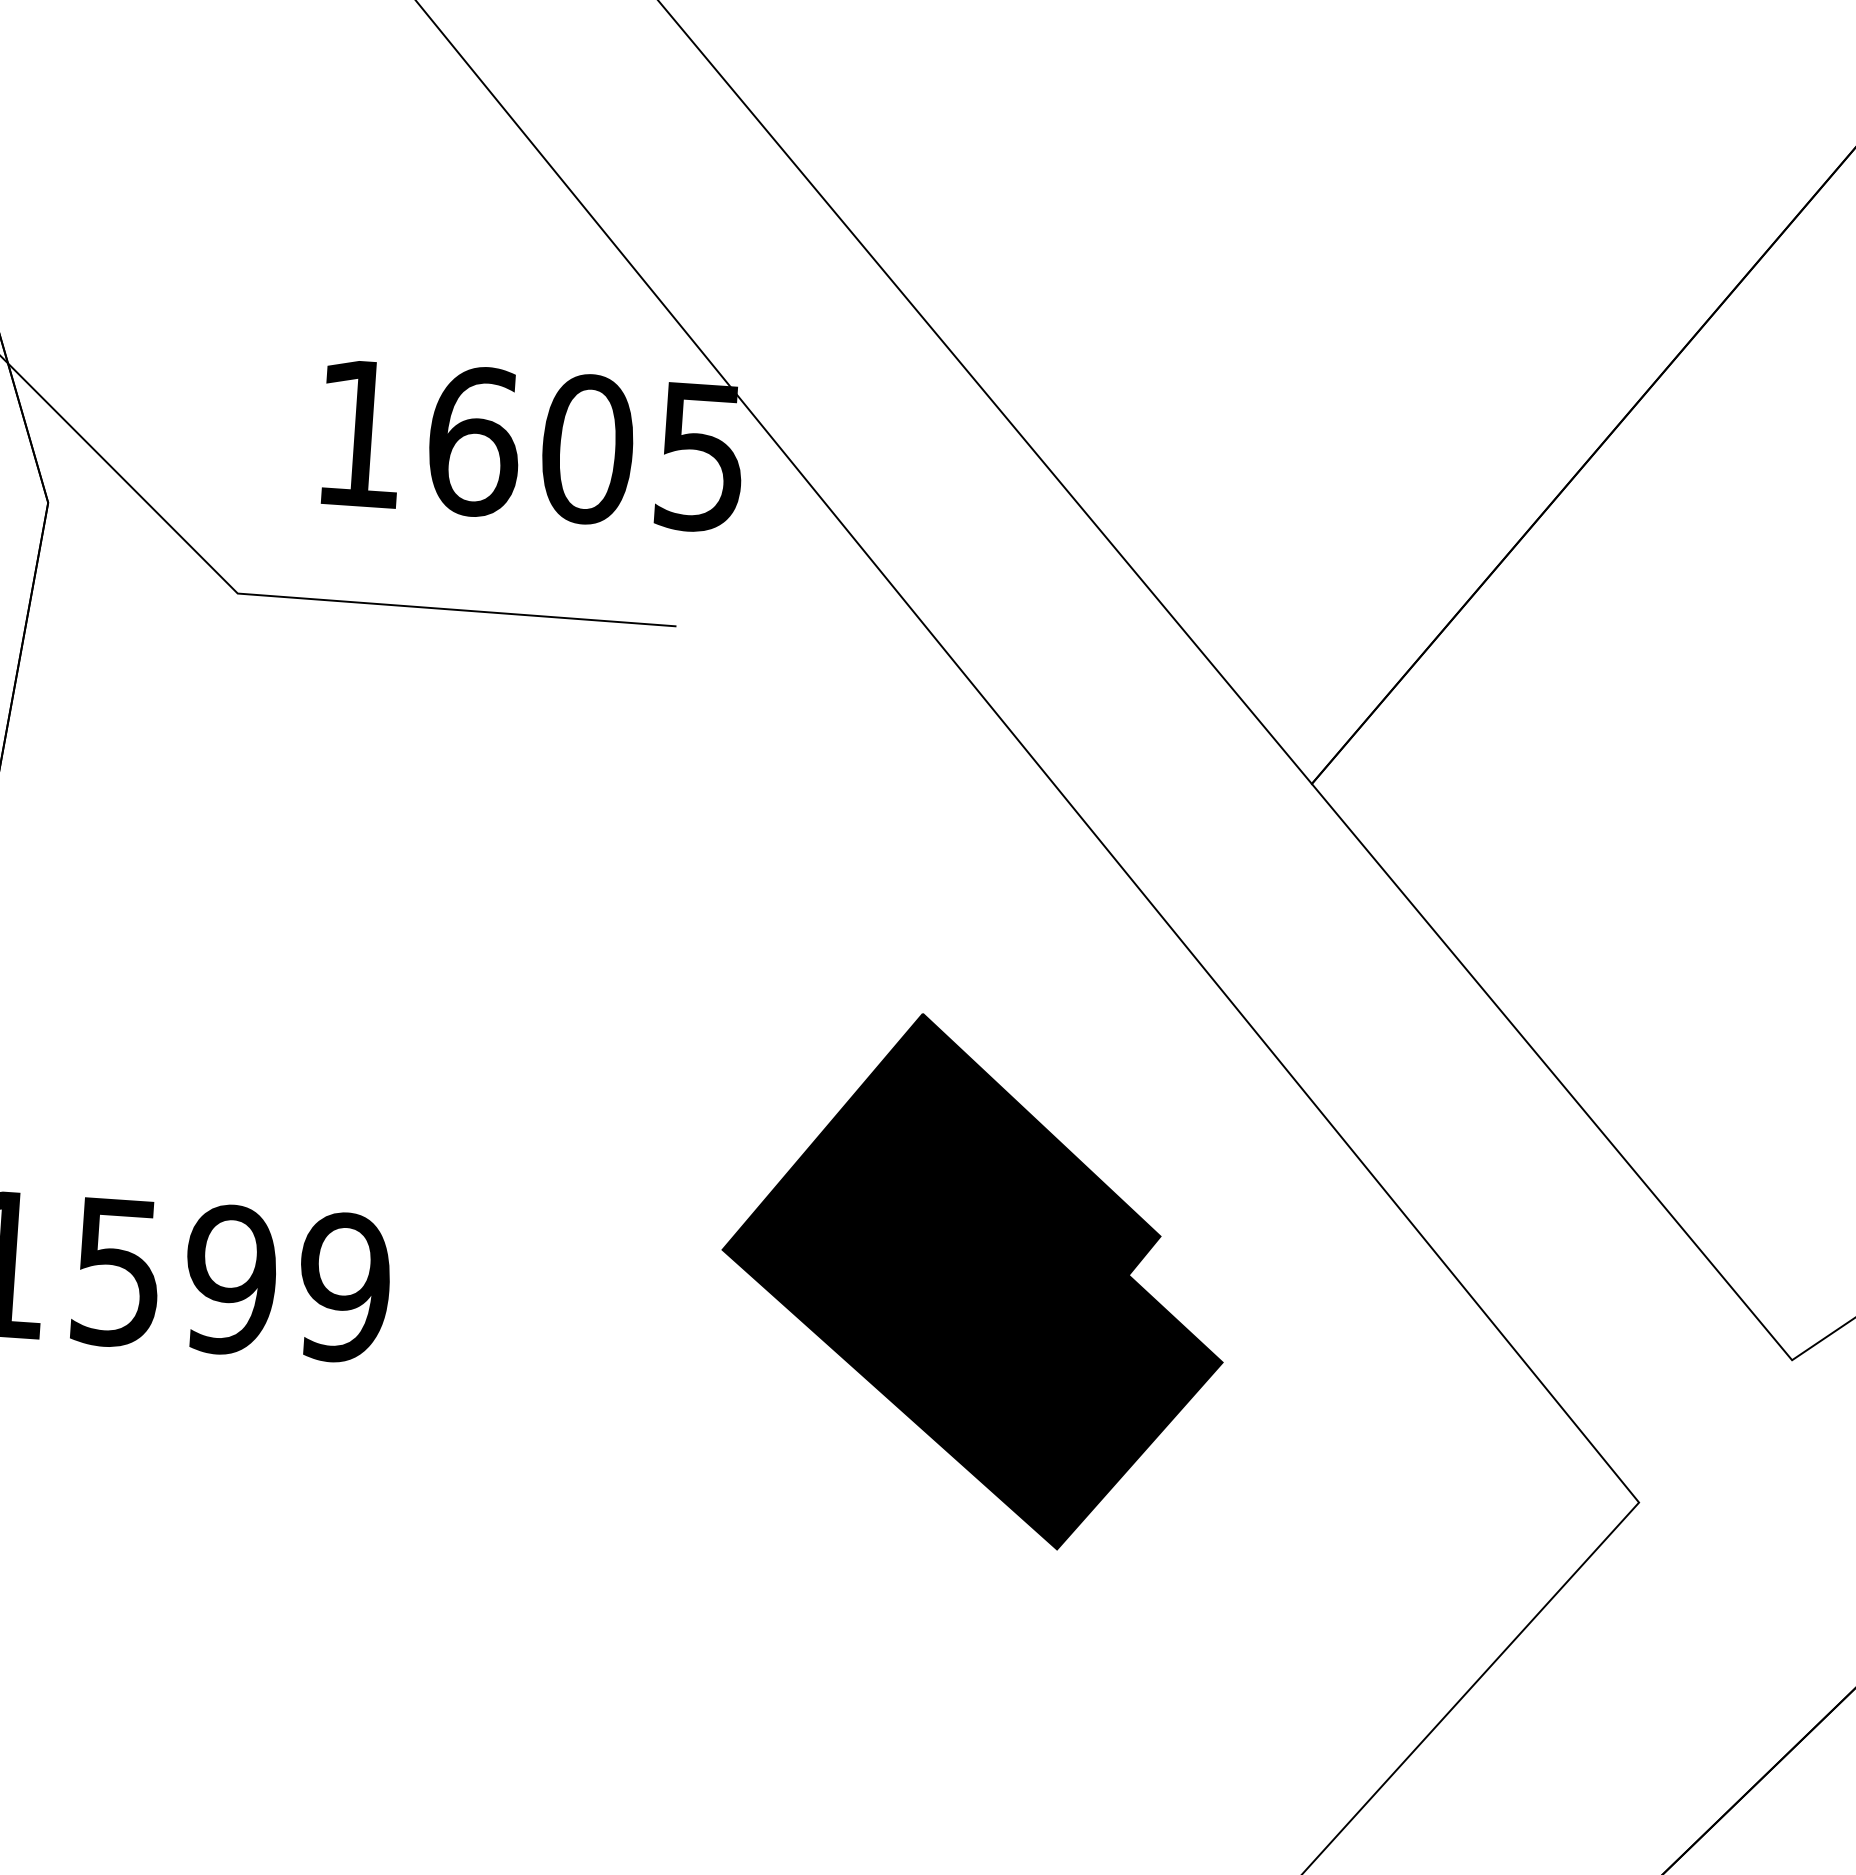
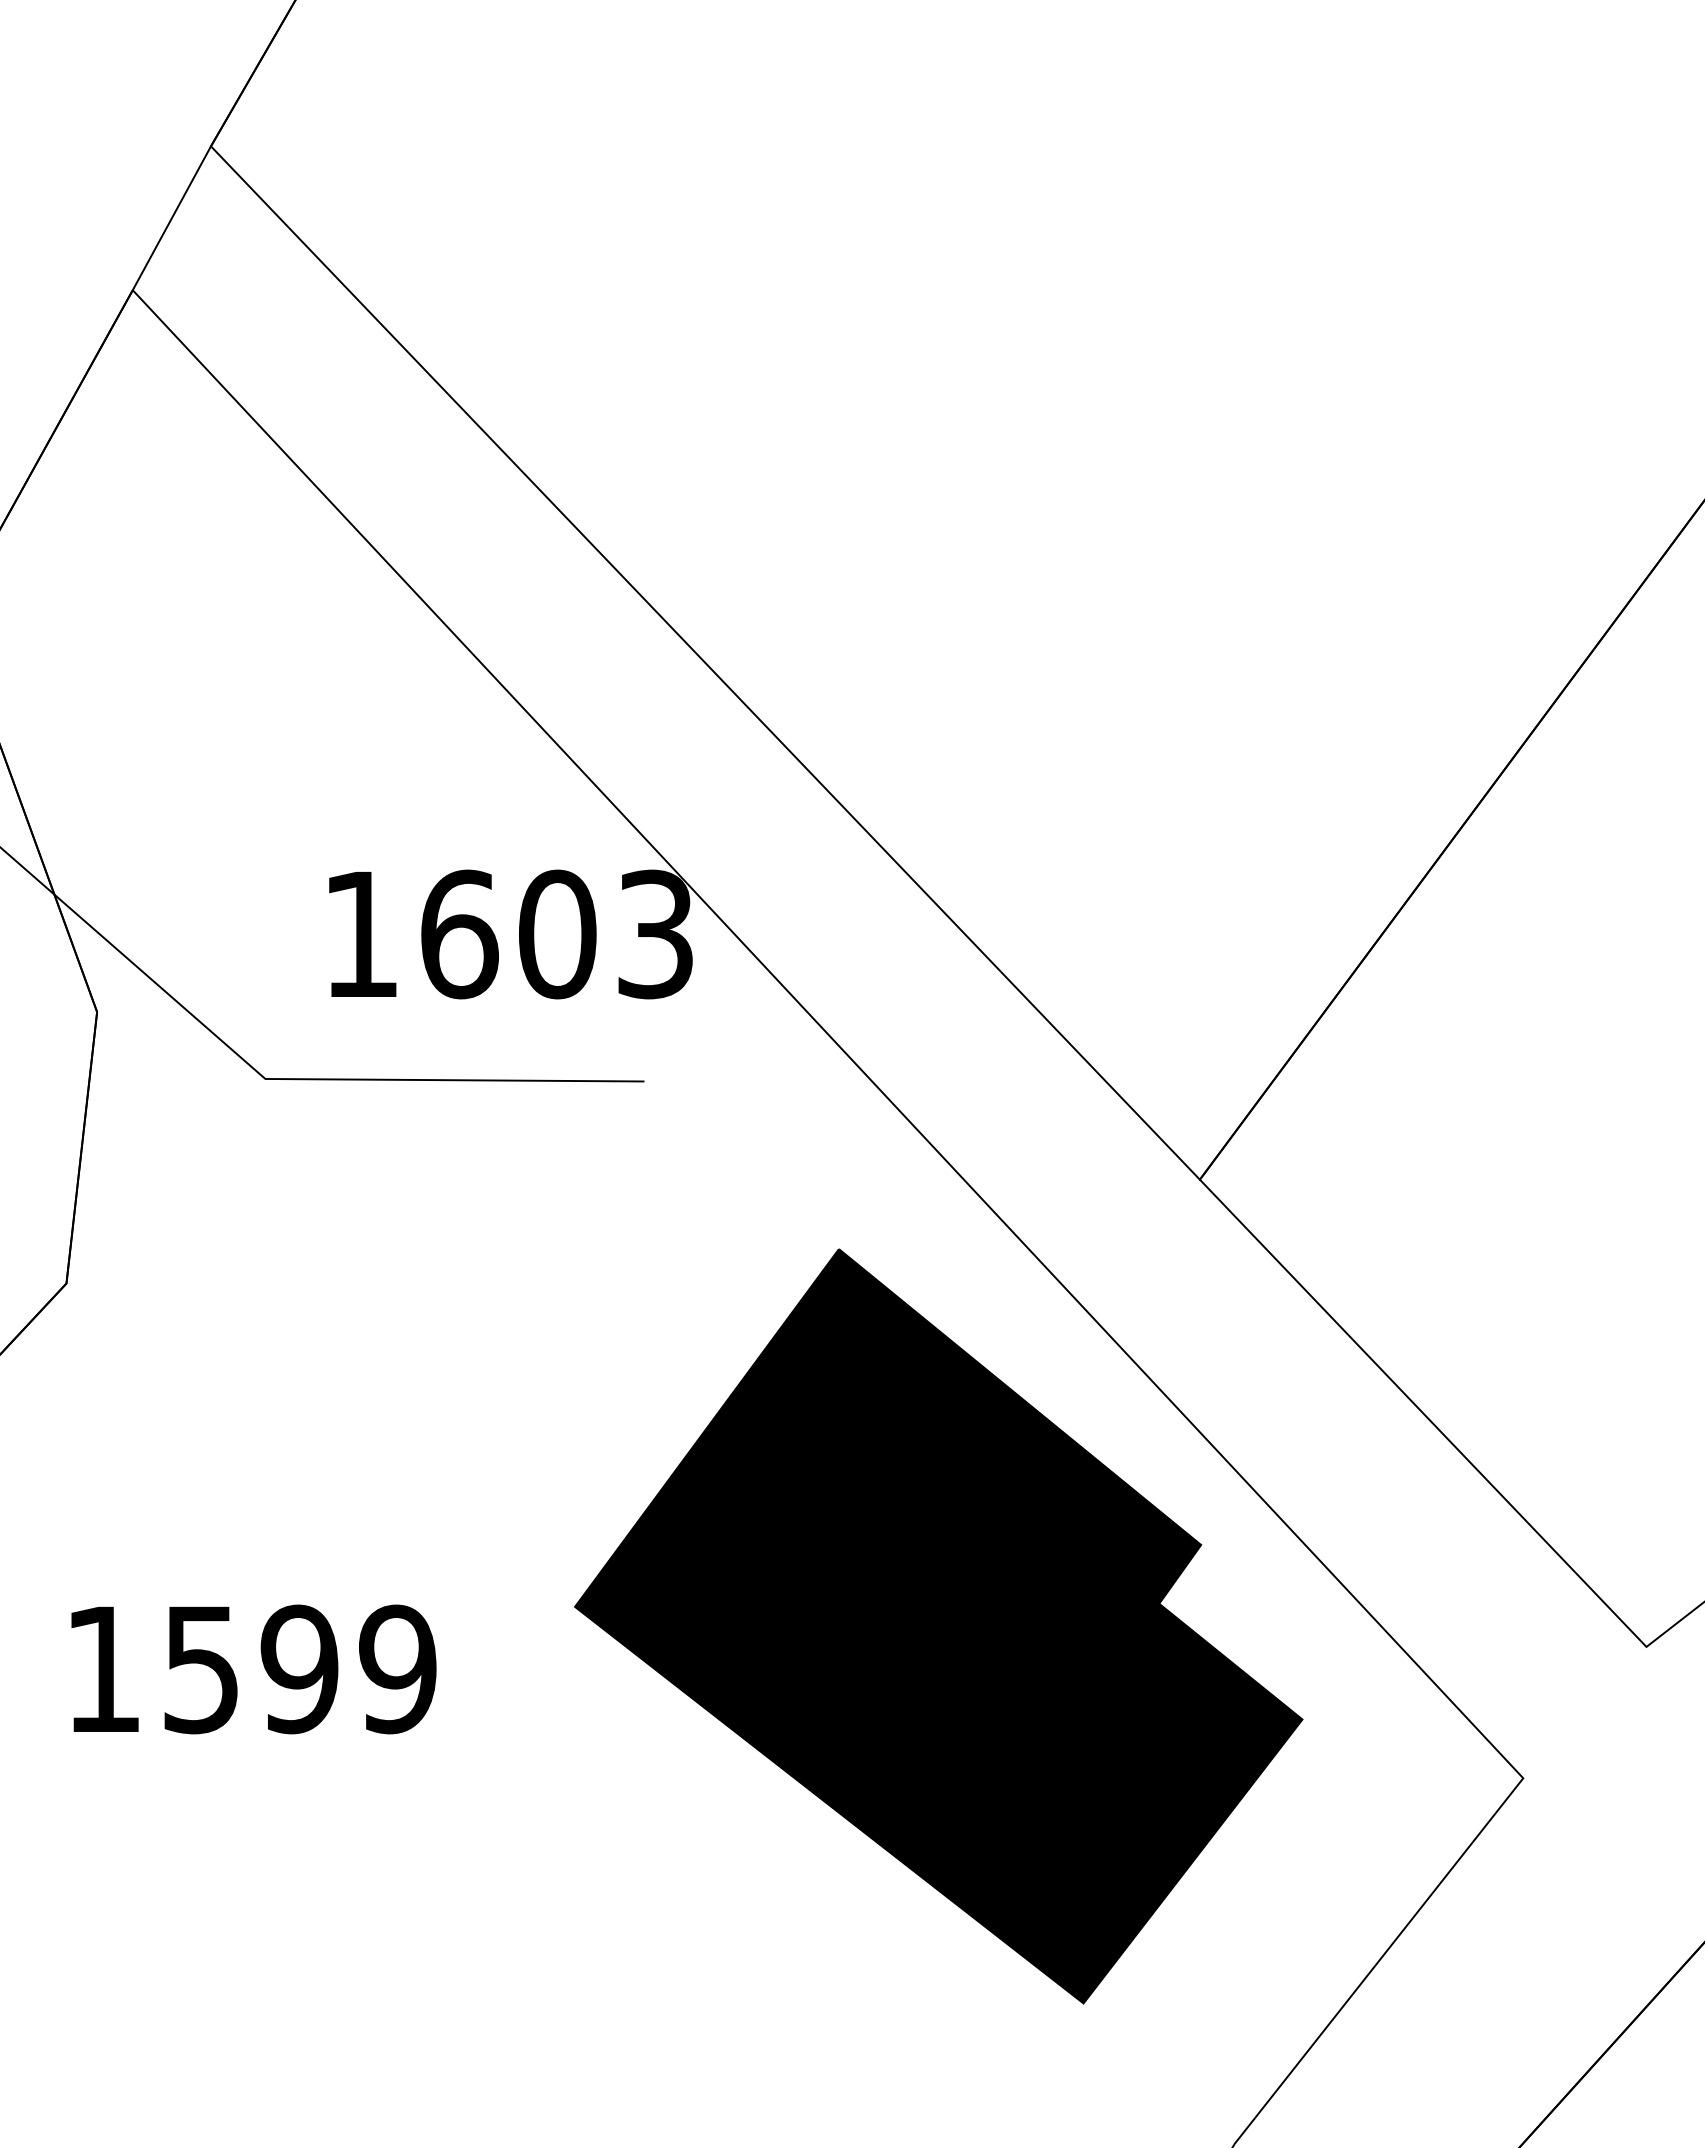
text: (700, 455) -> (655, 933), 1605 -> 1603
part: (973, 1280) -> (938, 1626), size x1.67

